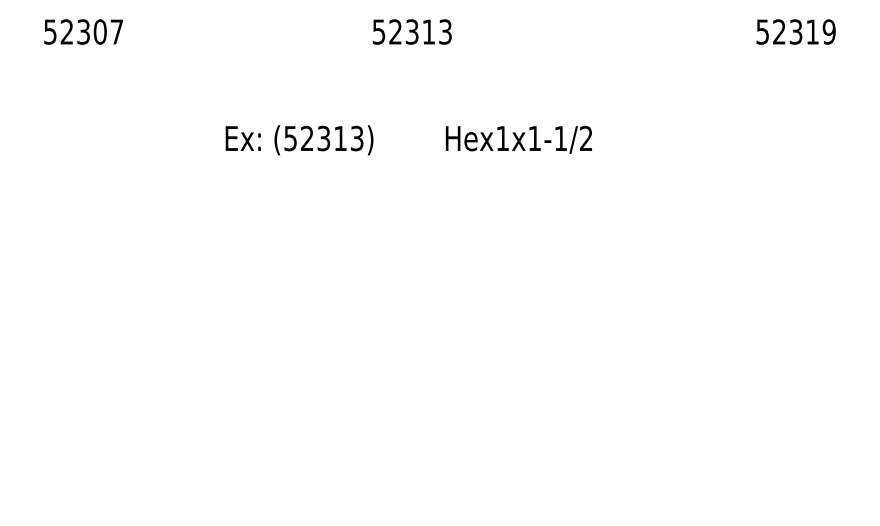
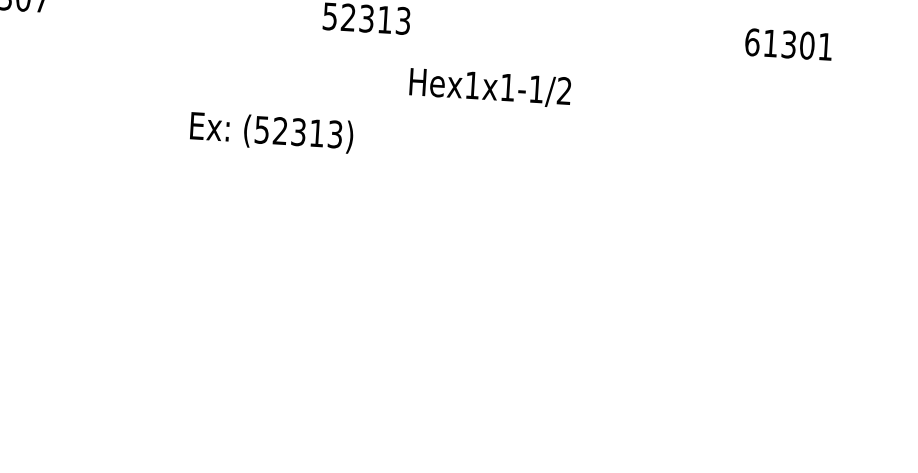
text: (795, 31) -> (788, 43), 52319 -> 61301
text: (518, 139) -> (489, 87), moved
text: (299, 140) -> (271, 132), moved

